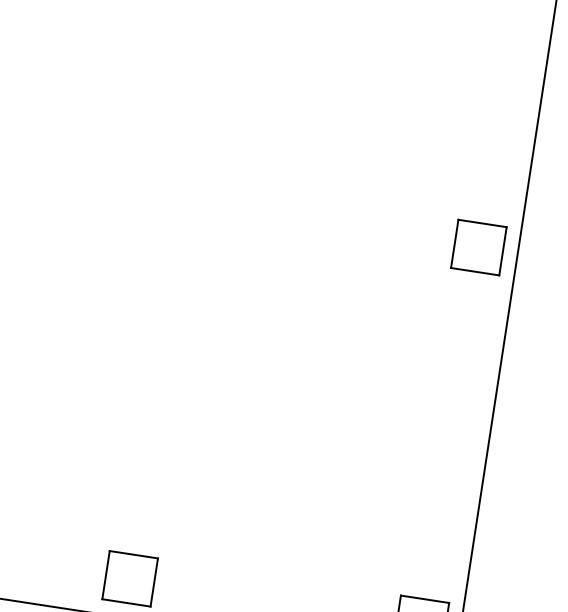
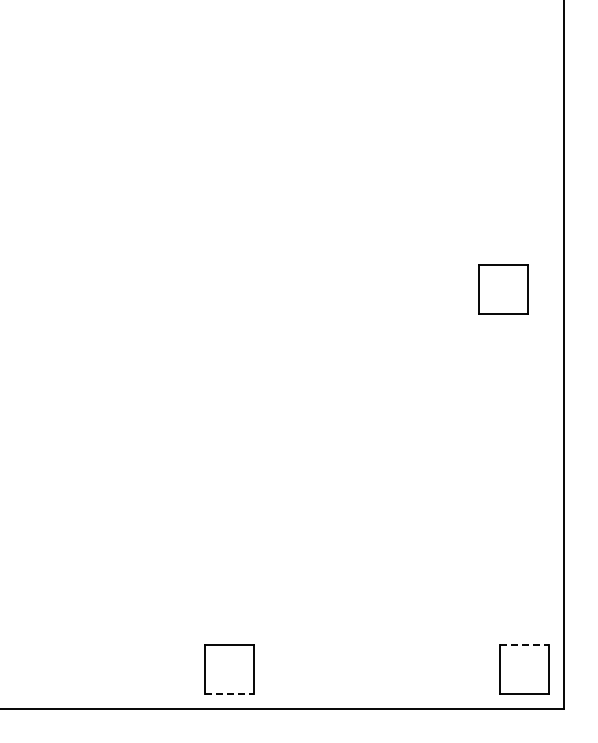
part: (479, 247) -> (503, 289), moved
line: (425, 599) -> (524, 645), solid -> dashed
line: (127, 603) -> (230, 694), solid -> dashed

